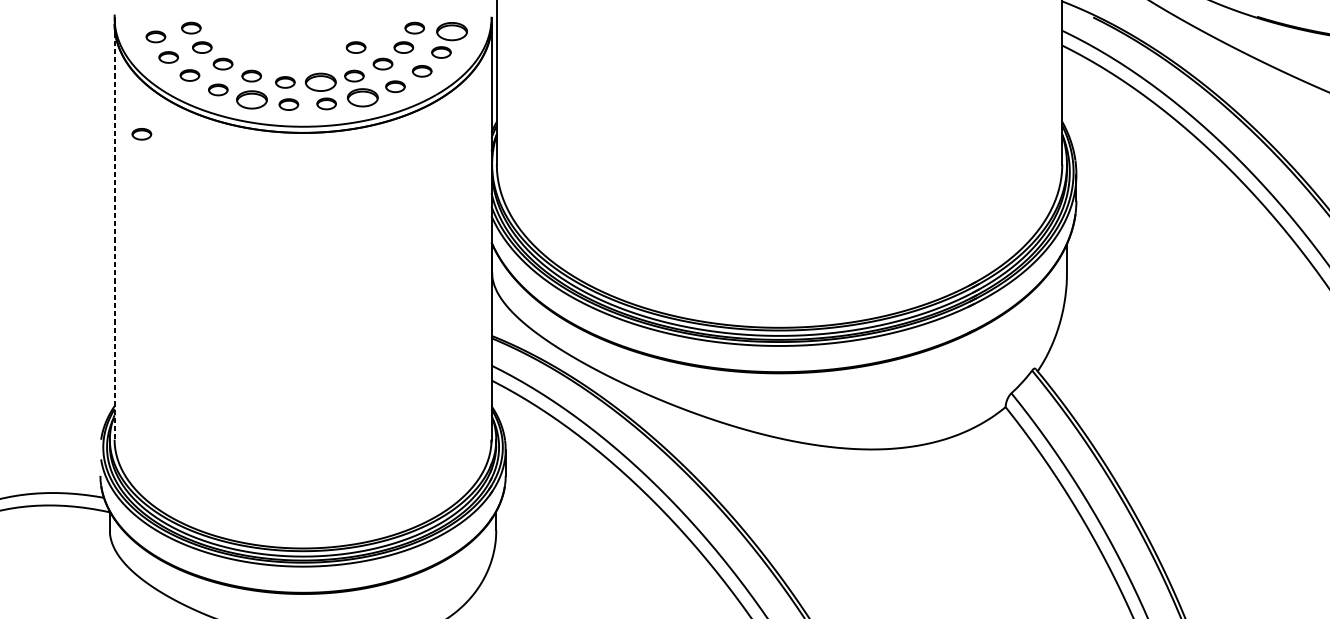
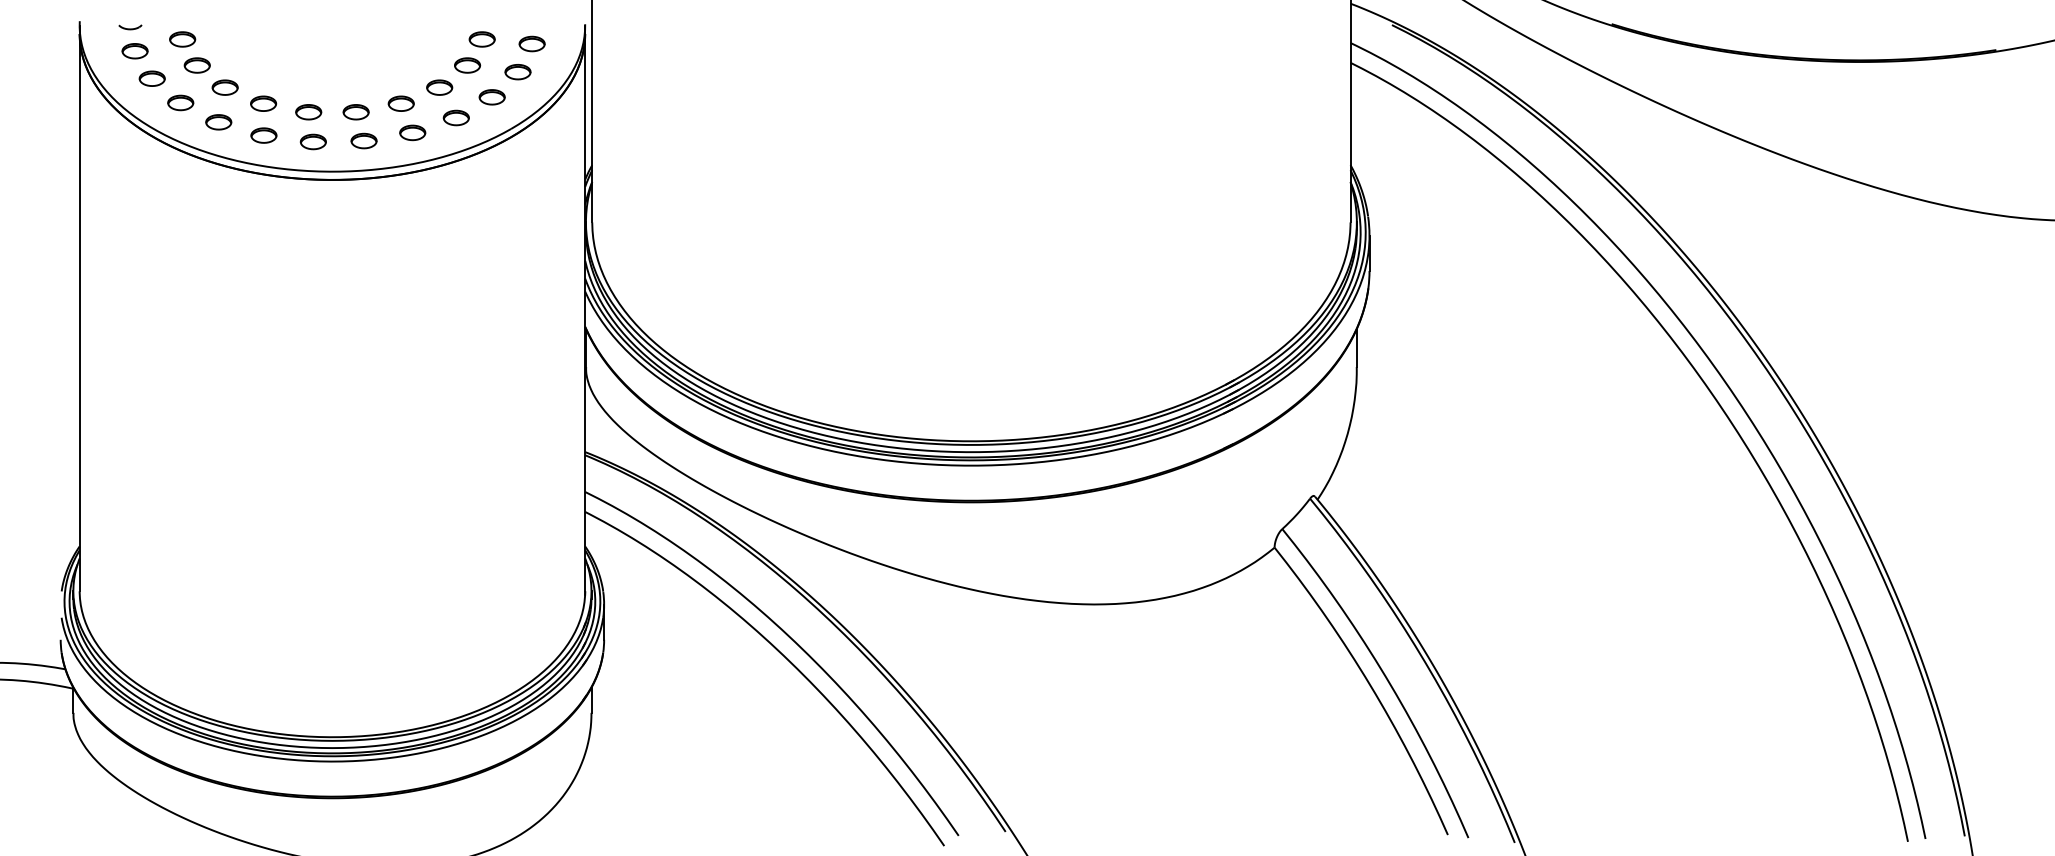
part: (152, 19) -> (130, 27), added
part: (451, 31) -> (531, 43), size x0.62
part: (356, 47) -> (403, 65), removed
part: (320, 82) -> (355, 112), size x0.62
part: (362, 97) -> (412, 132), size x0.62
part: (251, 99) -> (263, 135), size x0.62
part: (141, 134) -> (115, 181), removed
line: (114, 231) -> (79, 312), dashed -> solid

